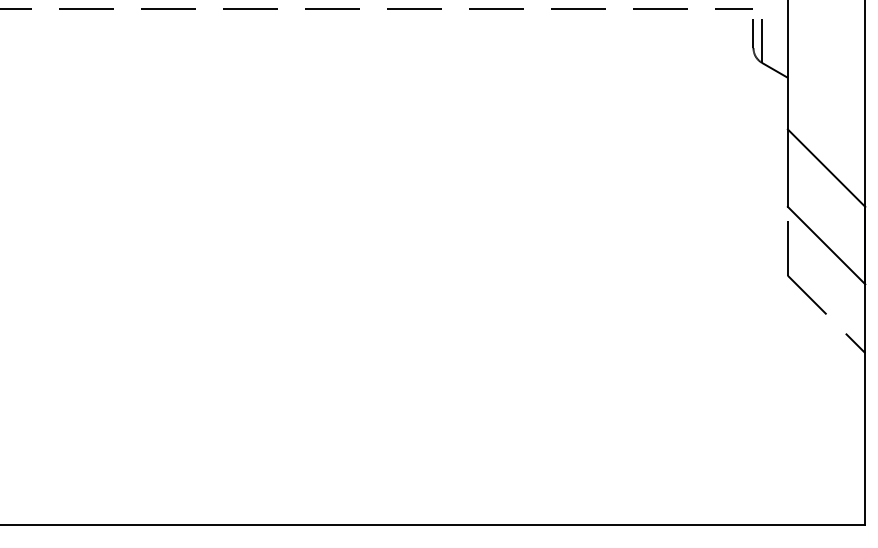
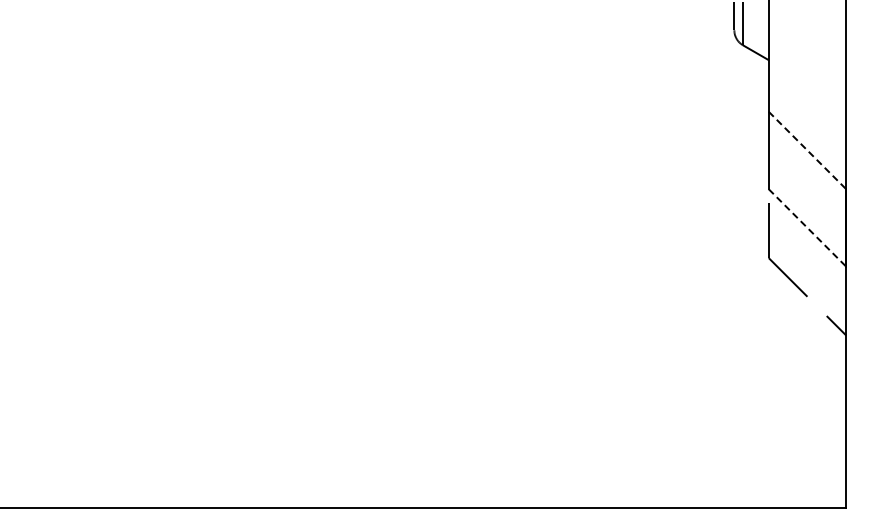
line: (826, 168) -> (807, 150), solid -> dashed
line: (826, 245) -> (807, 227), solid -> dashed

